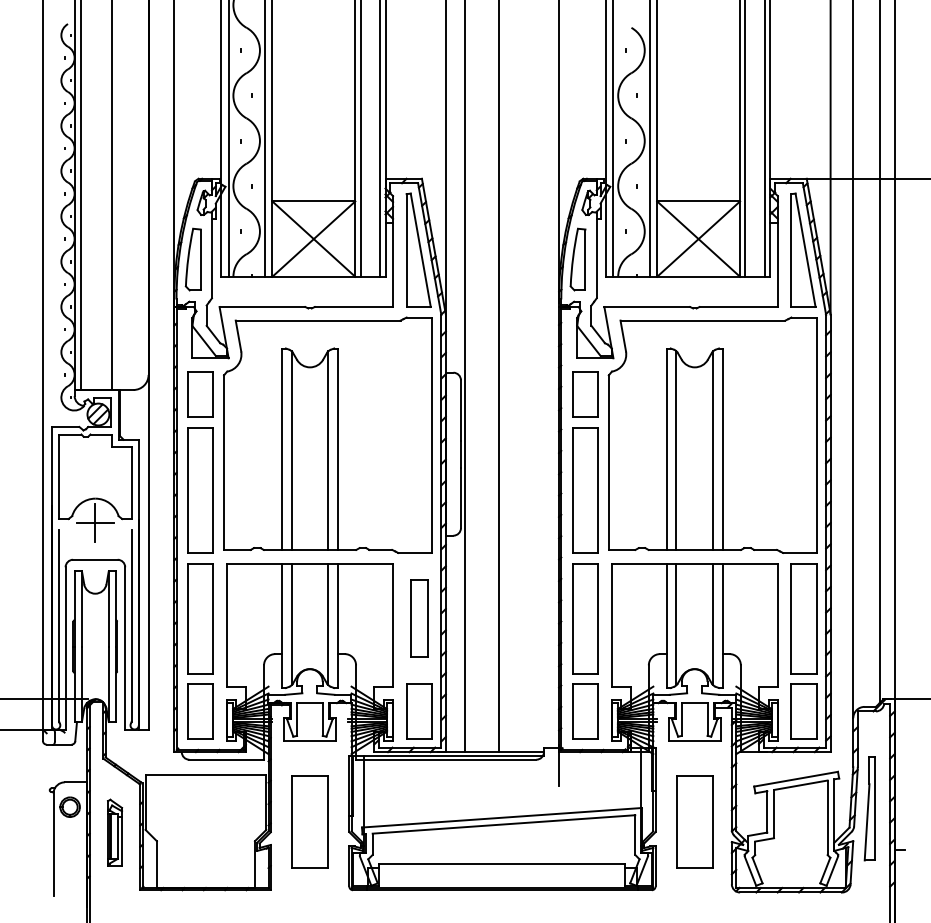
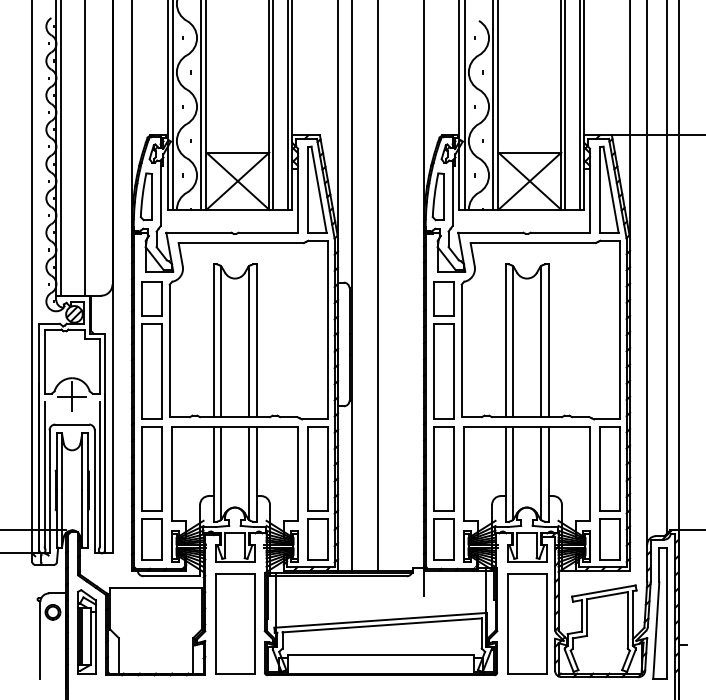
part: (419, 618) -> (318, 469), size x1.43
part: (869, 808) -> (659, 613), size x1.67
part: (309, 822) -> (234, 623), size x1.43
part: (694, 822) -> (526, 623), size x1.43
part: (114, 832) -> (86, 631), size x1.67

